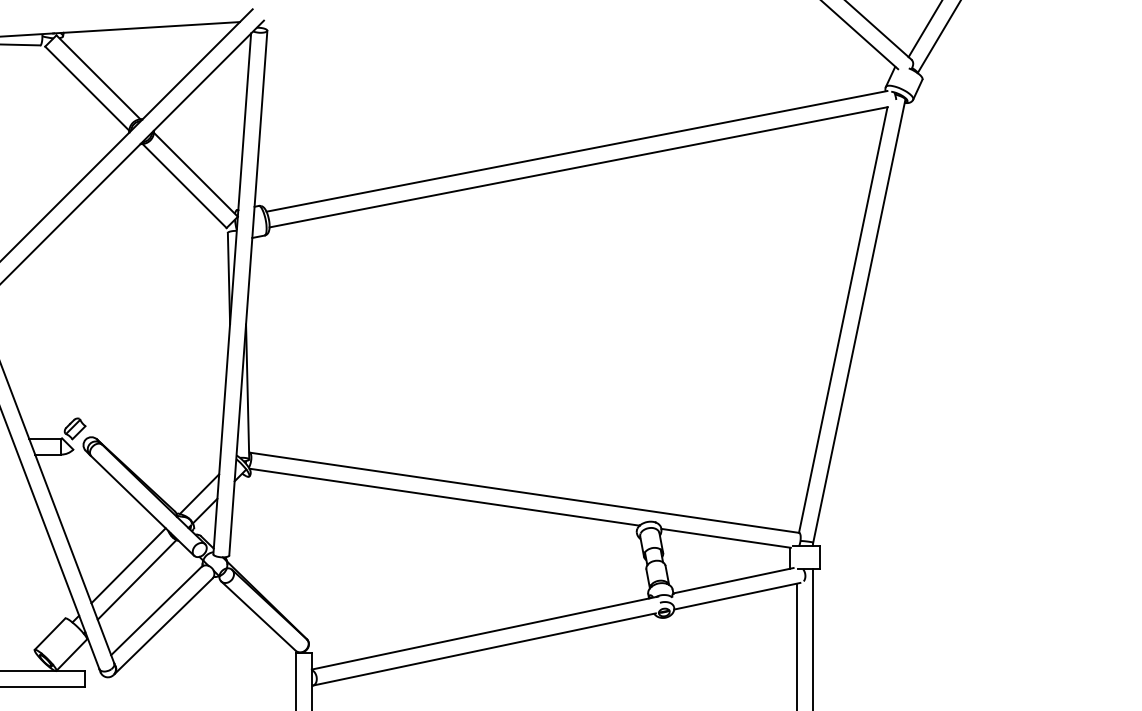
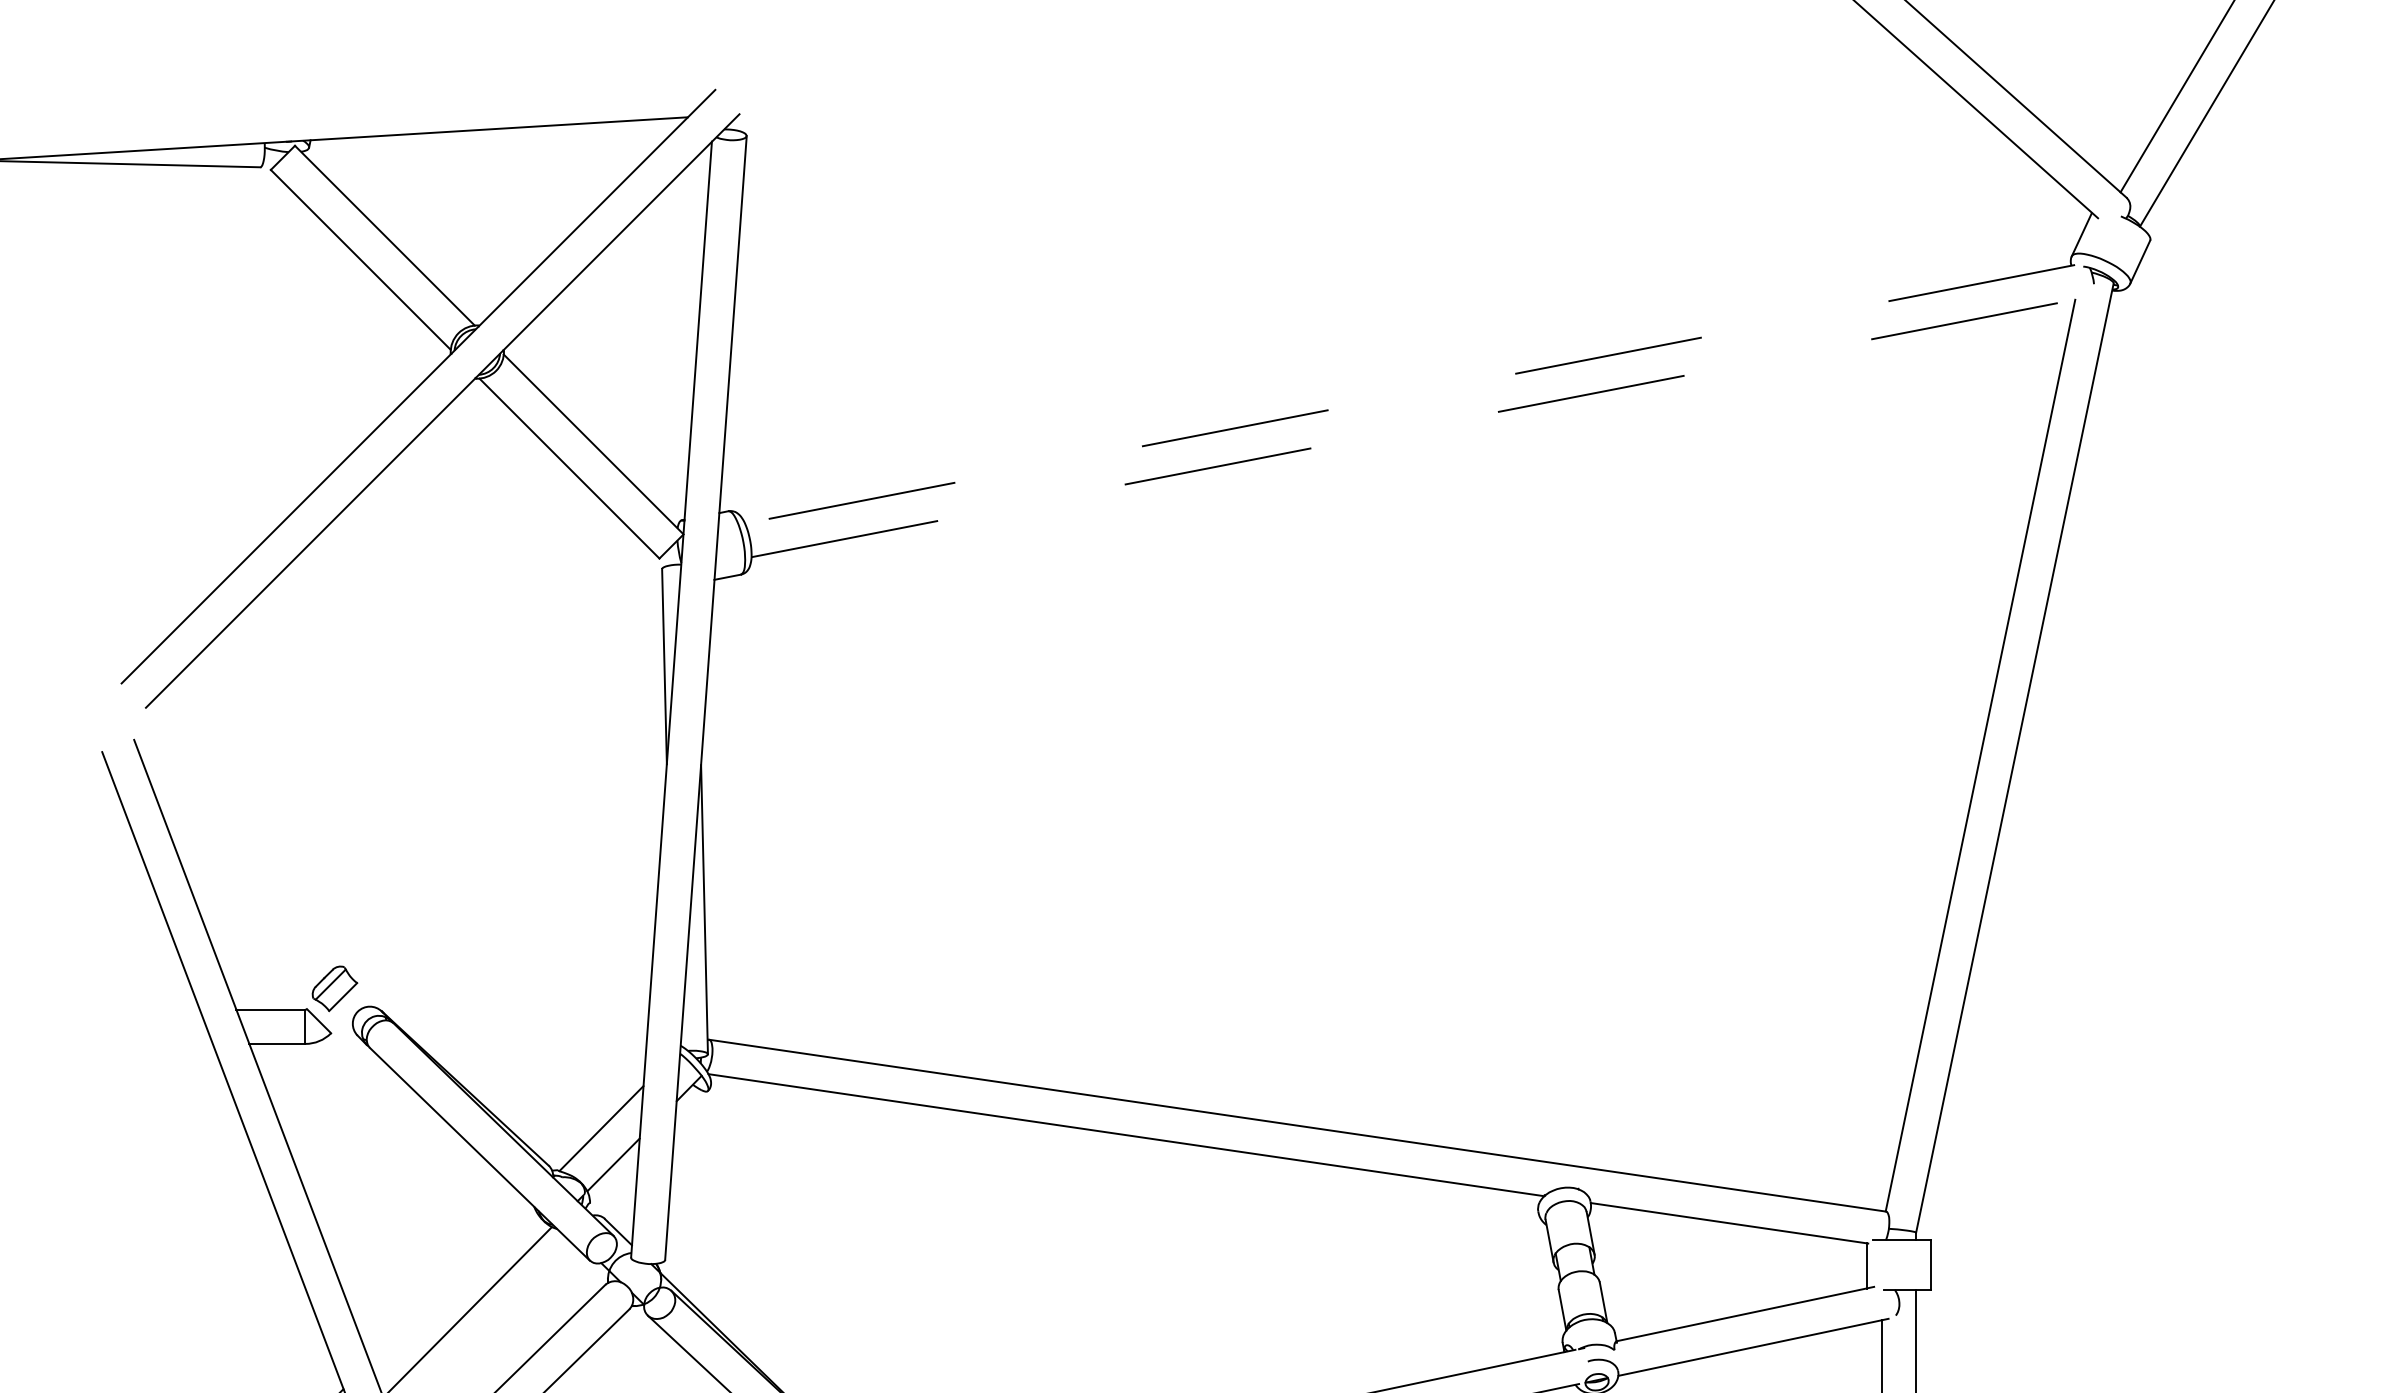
line: (576, 151) -> (1408, 394), solid -> dashed
line: (578, 167) -> (1413, 428), solid -> dashed
line: (128, 565) -> (449, 1281), removed

